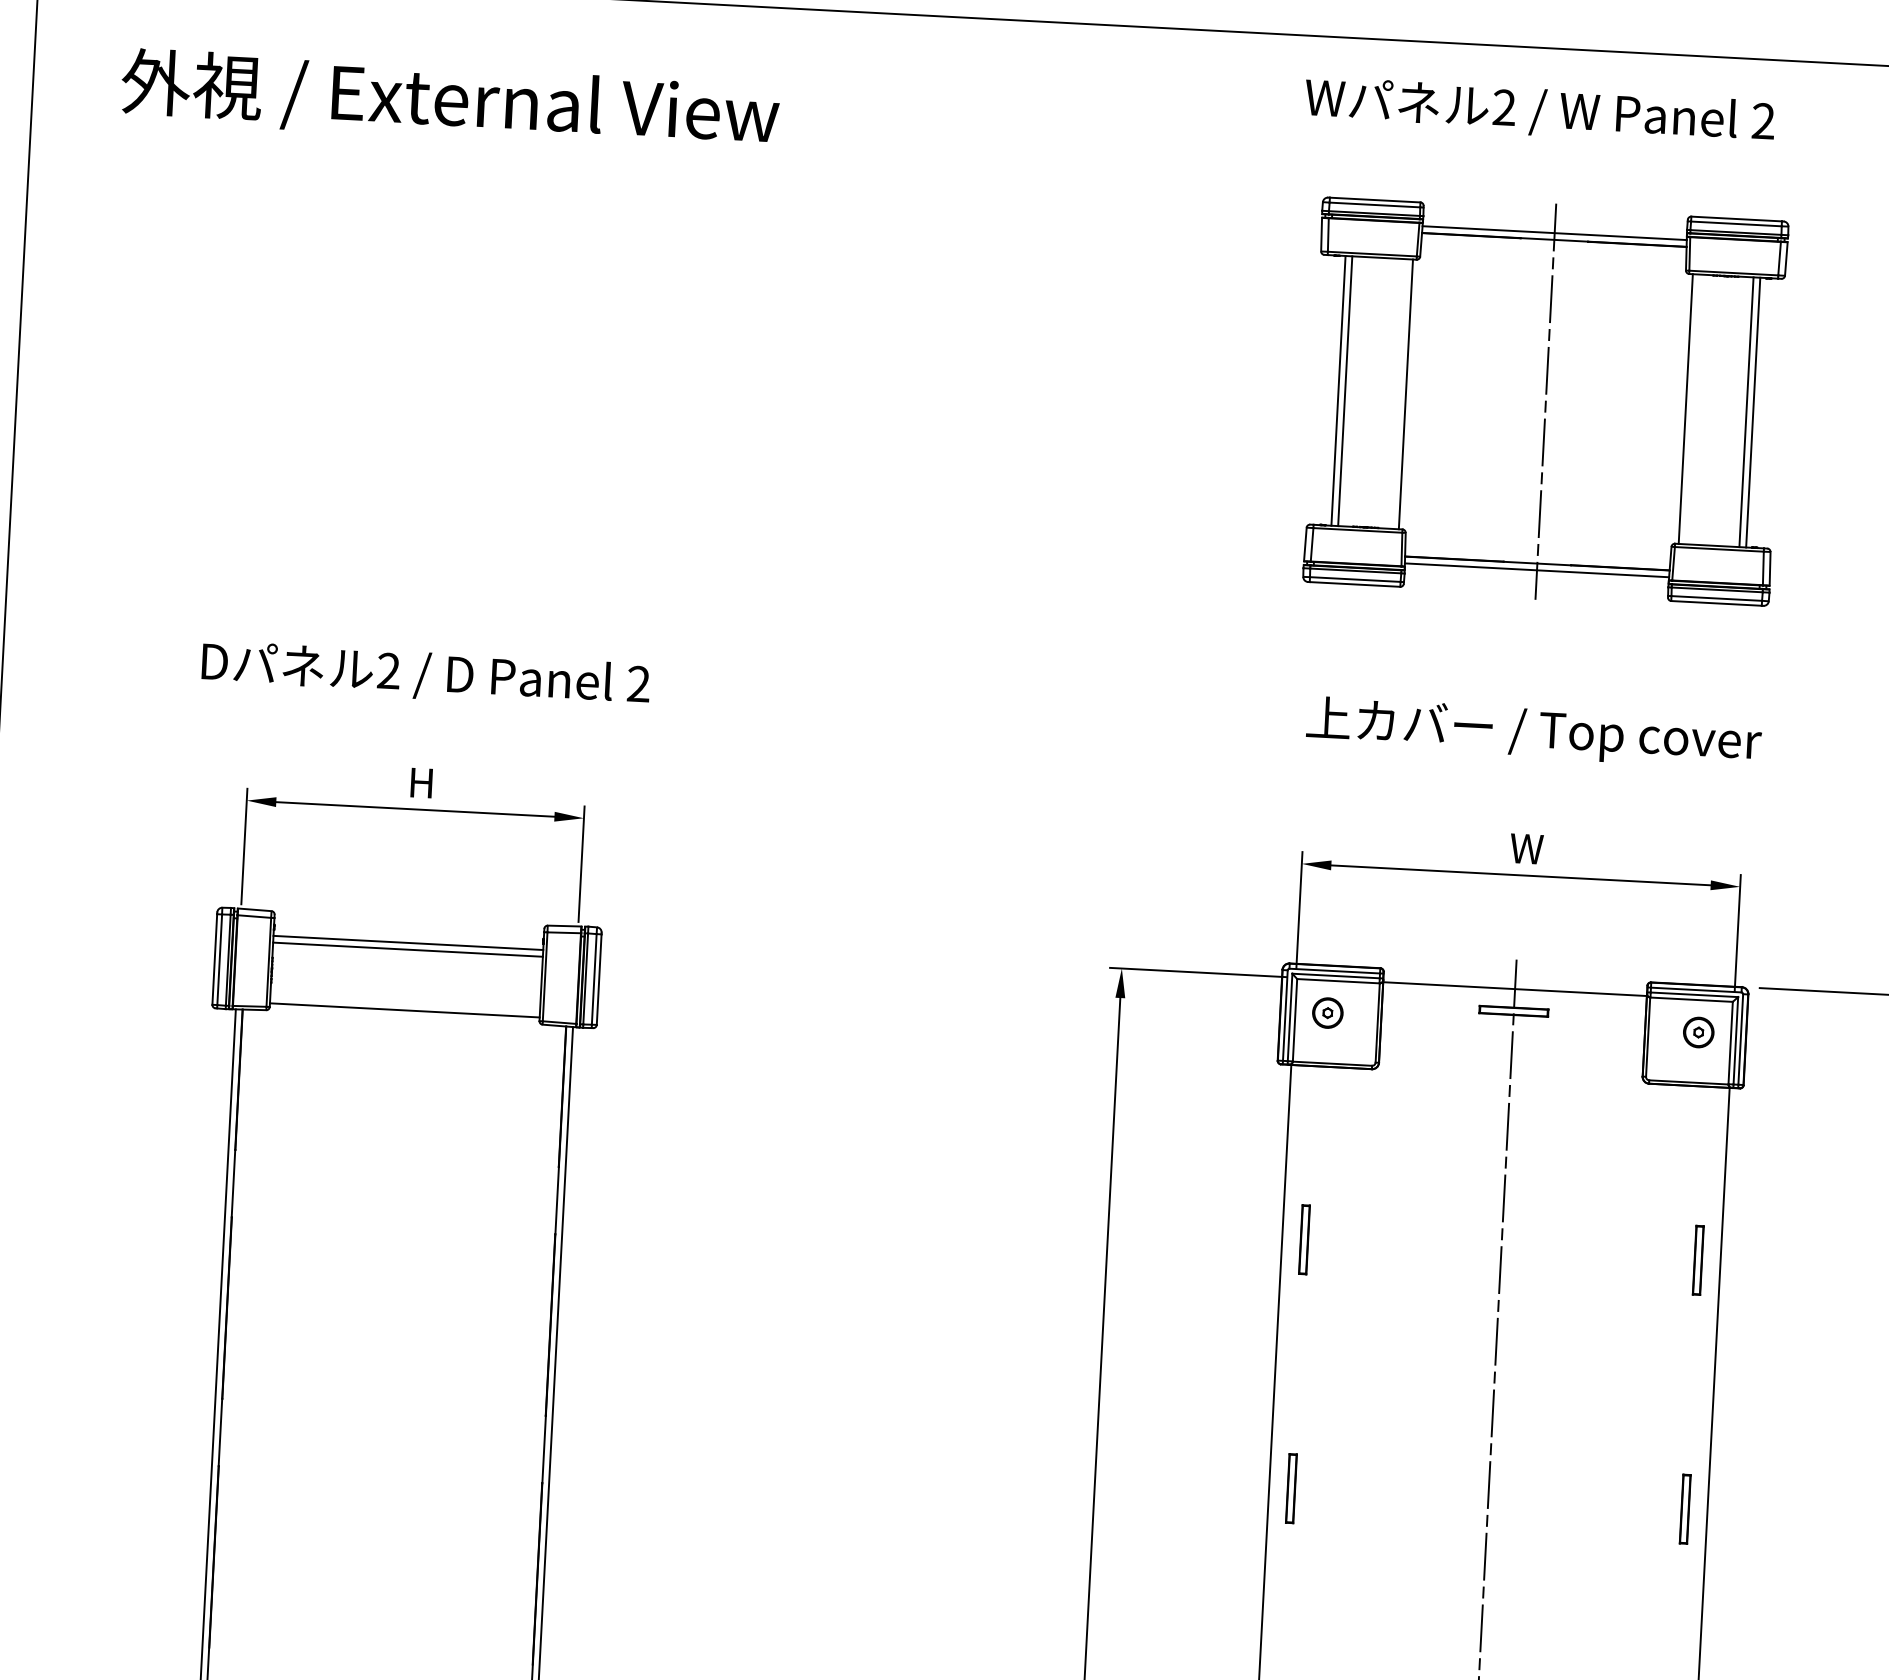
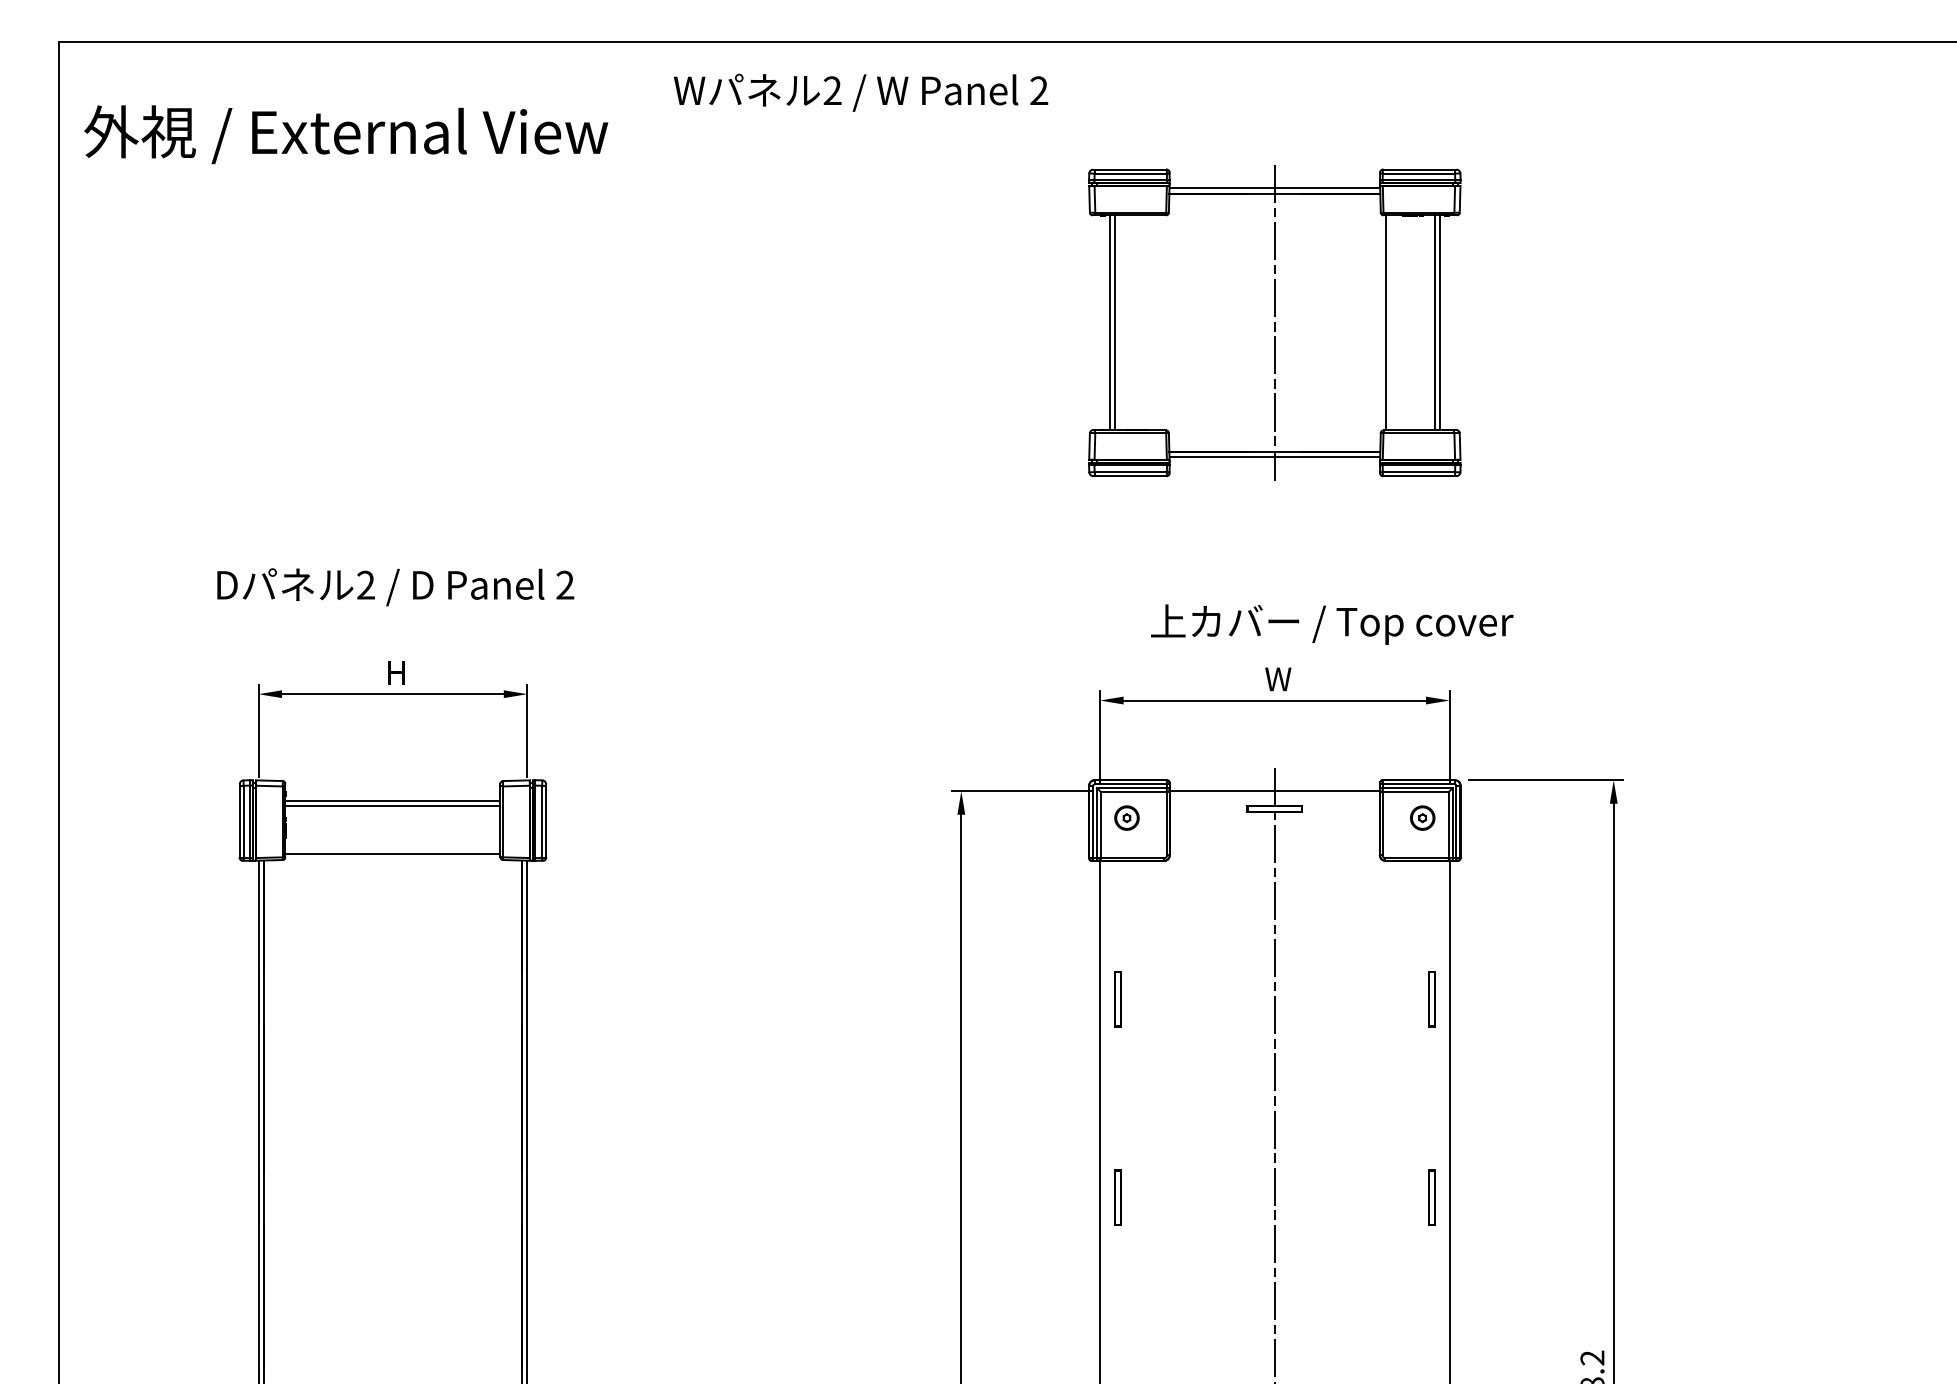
text: (450, 101) -> (346, 134), moved
text: (1540, 111) -> (861, 92), moved
line: (1406, 393) -> (1163, 322), removed
text: (1534, 732) -> (1332, 624), moved

